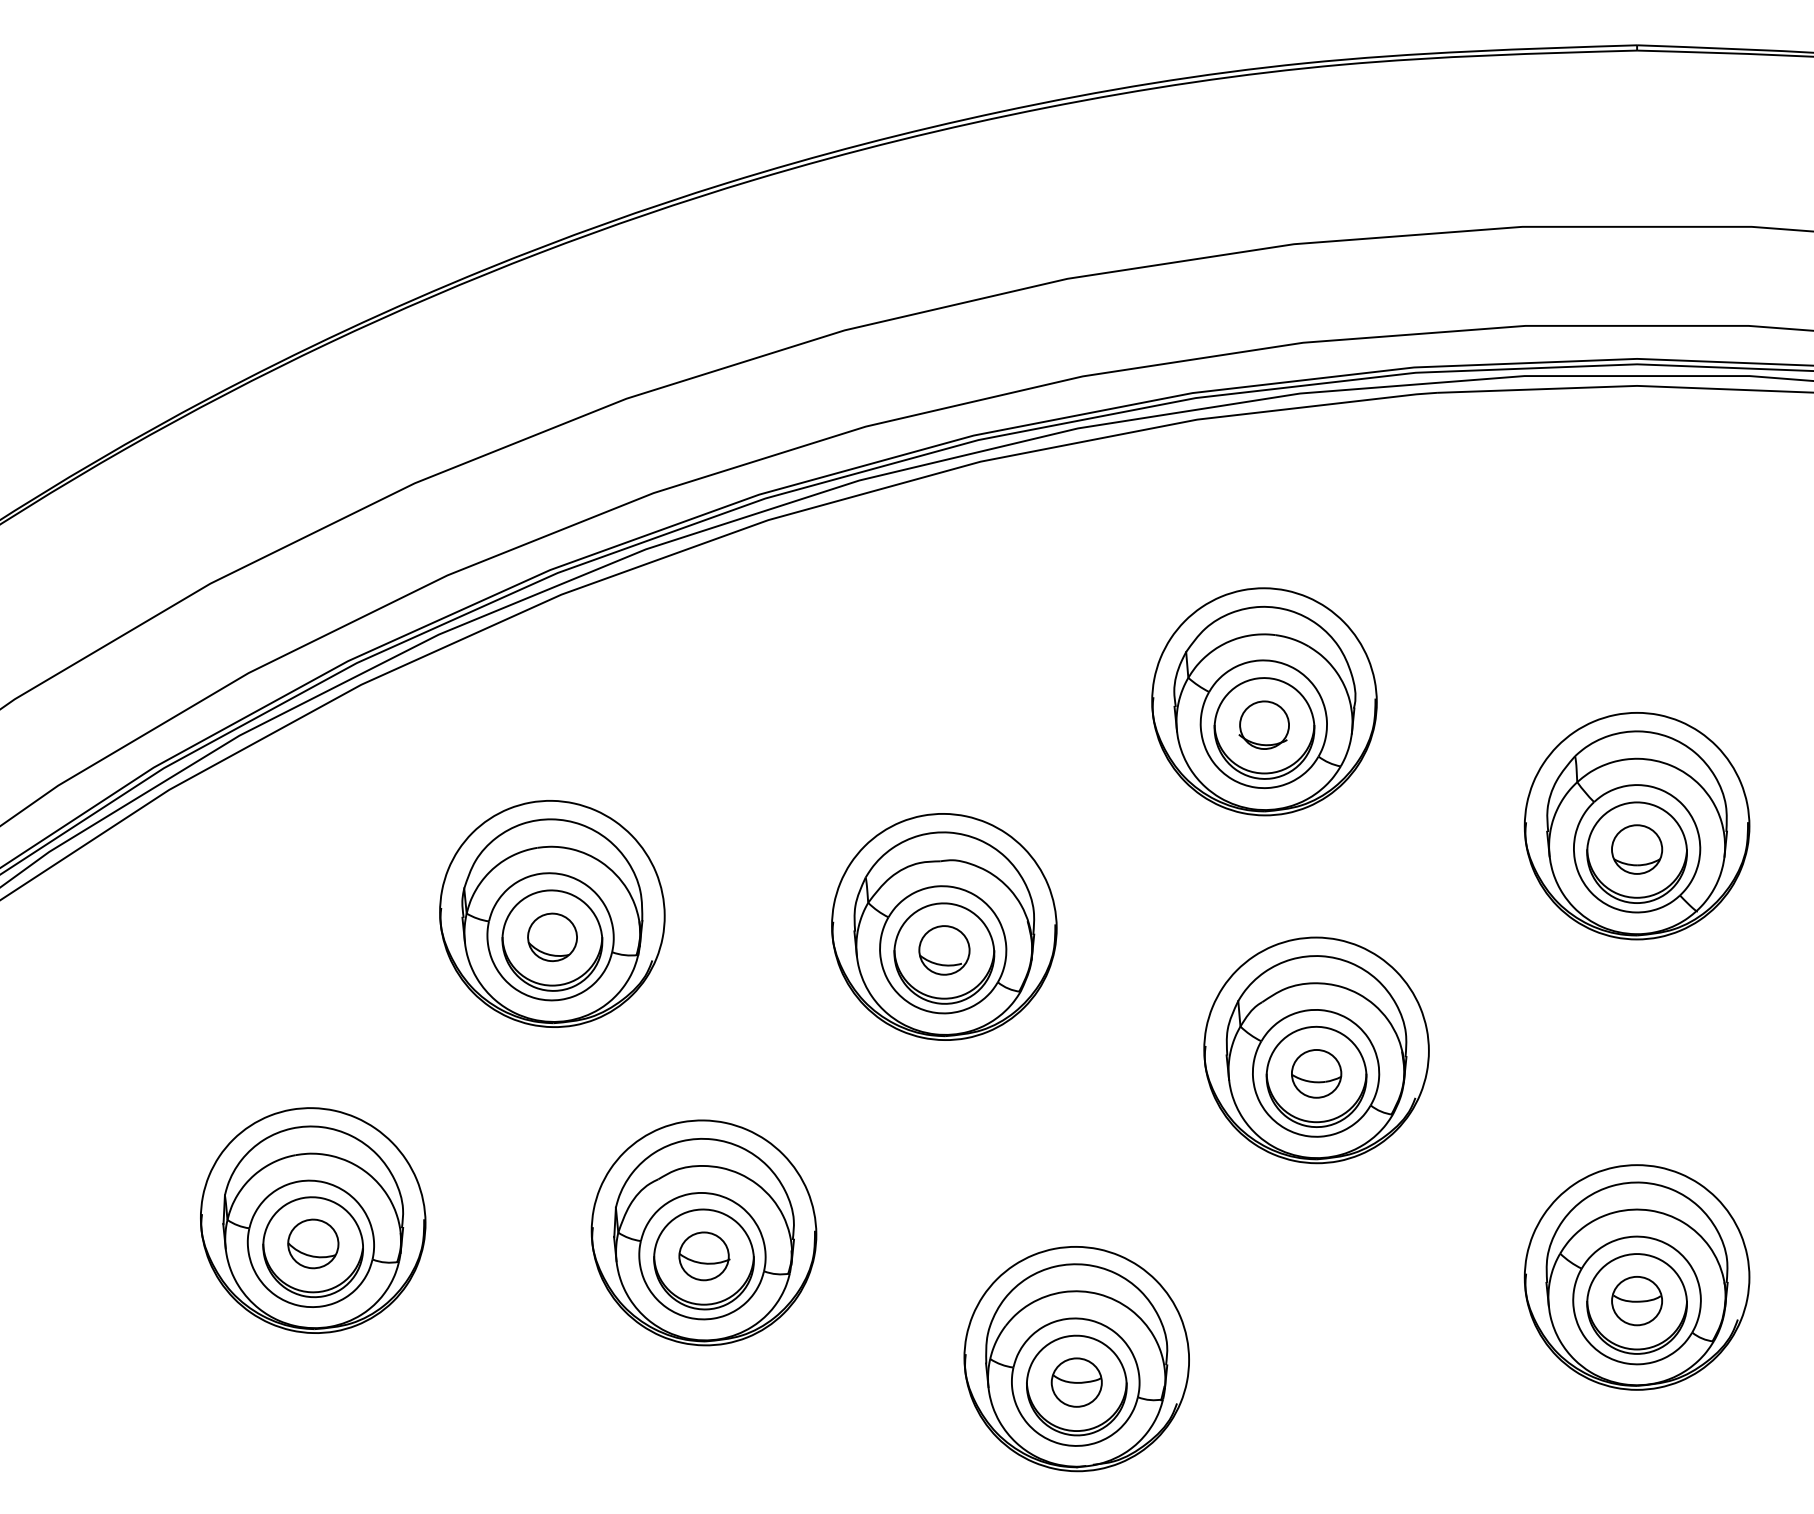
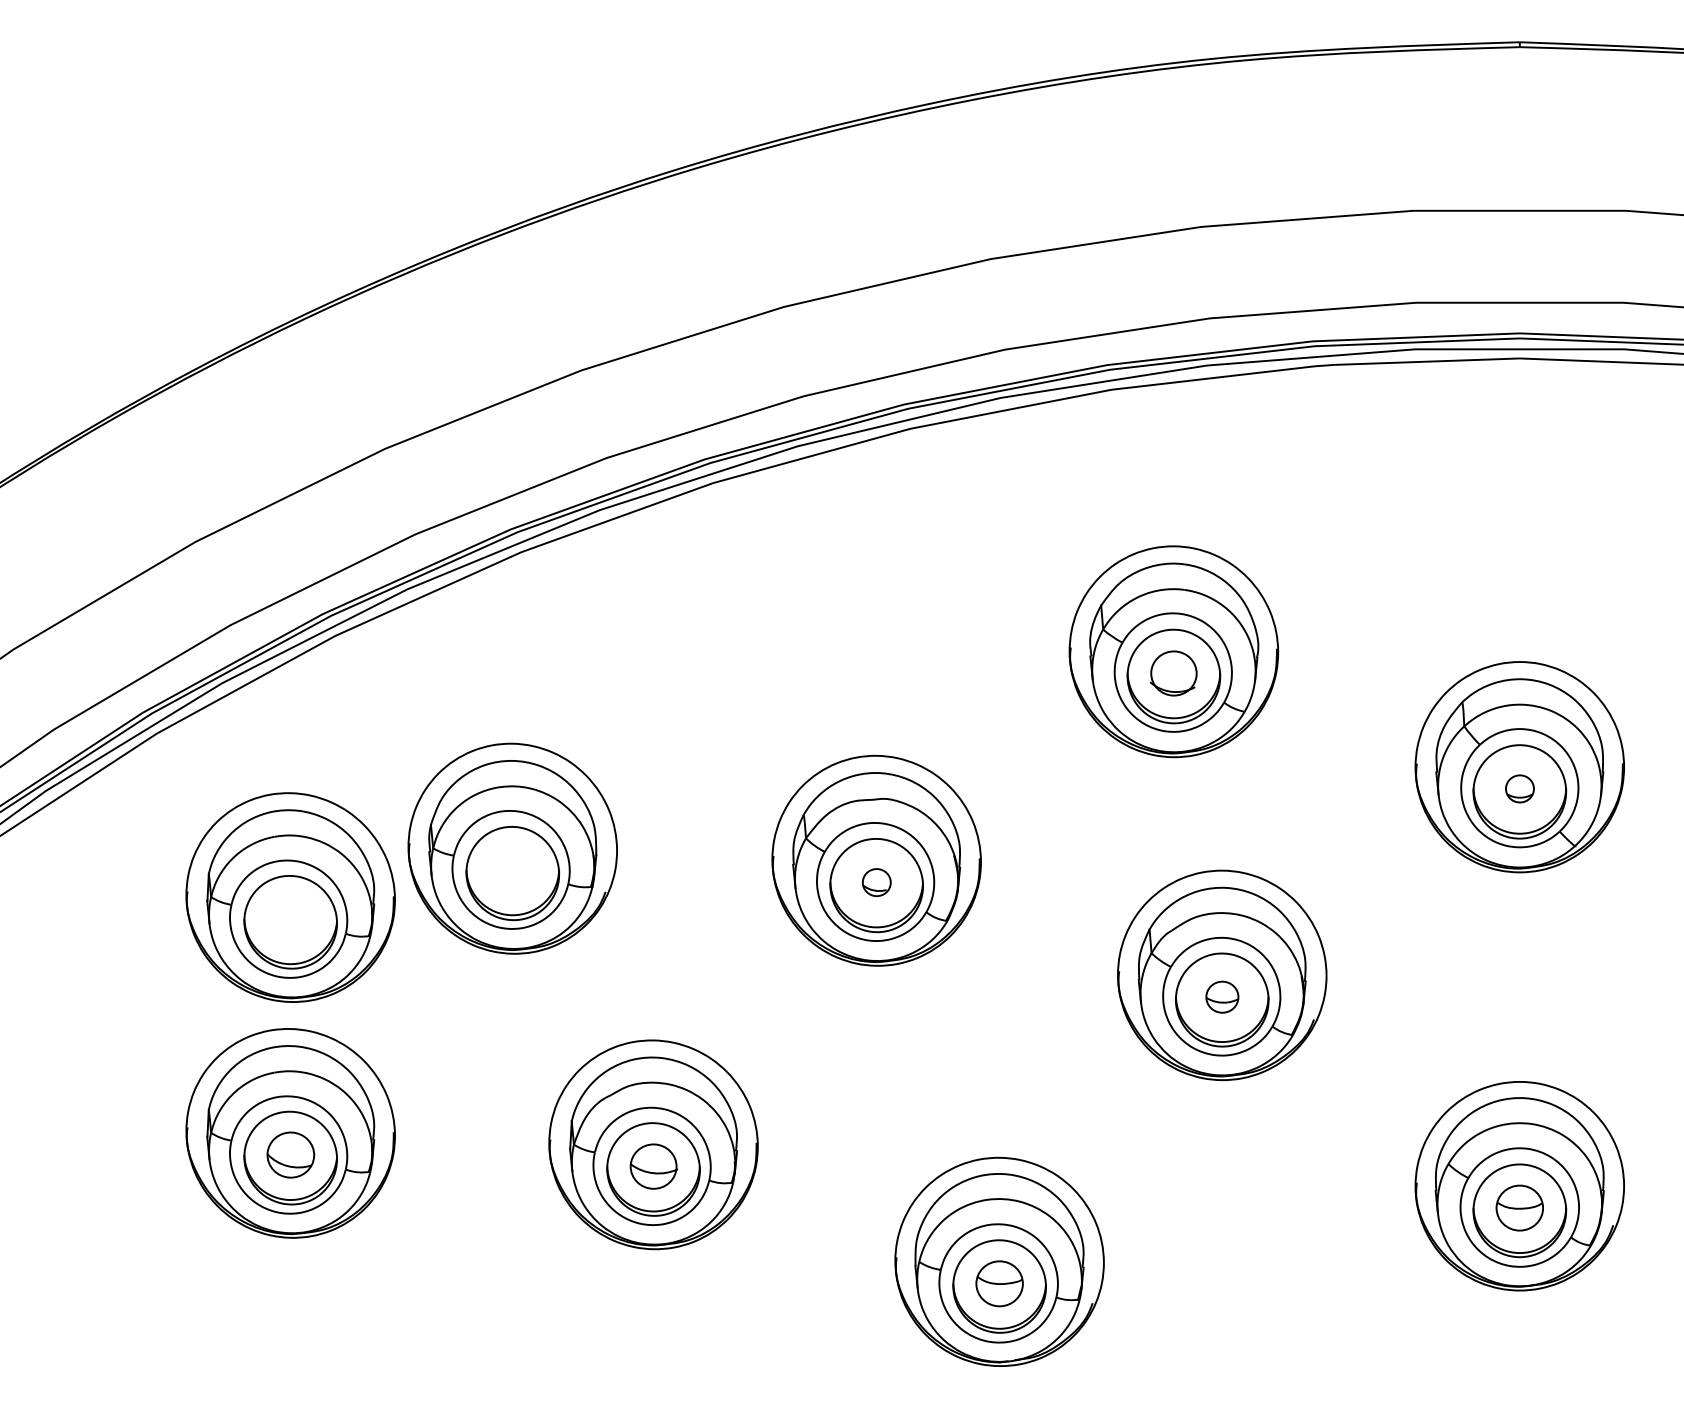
part: (1637, 849) -> (1520, 788), size x0.6
part: (552, 937) -> (512, 870), removed
part: (944, 950) -> (876, 882), size x0.6
part: (313, 966) -> (290, 897), added
part: (1316, 1073) -> (1222, 996), size x0.7

